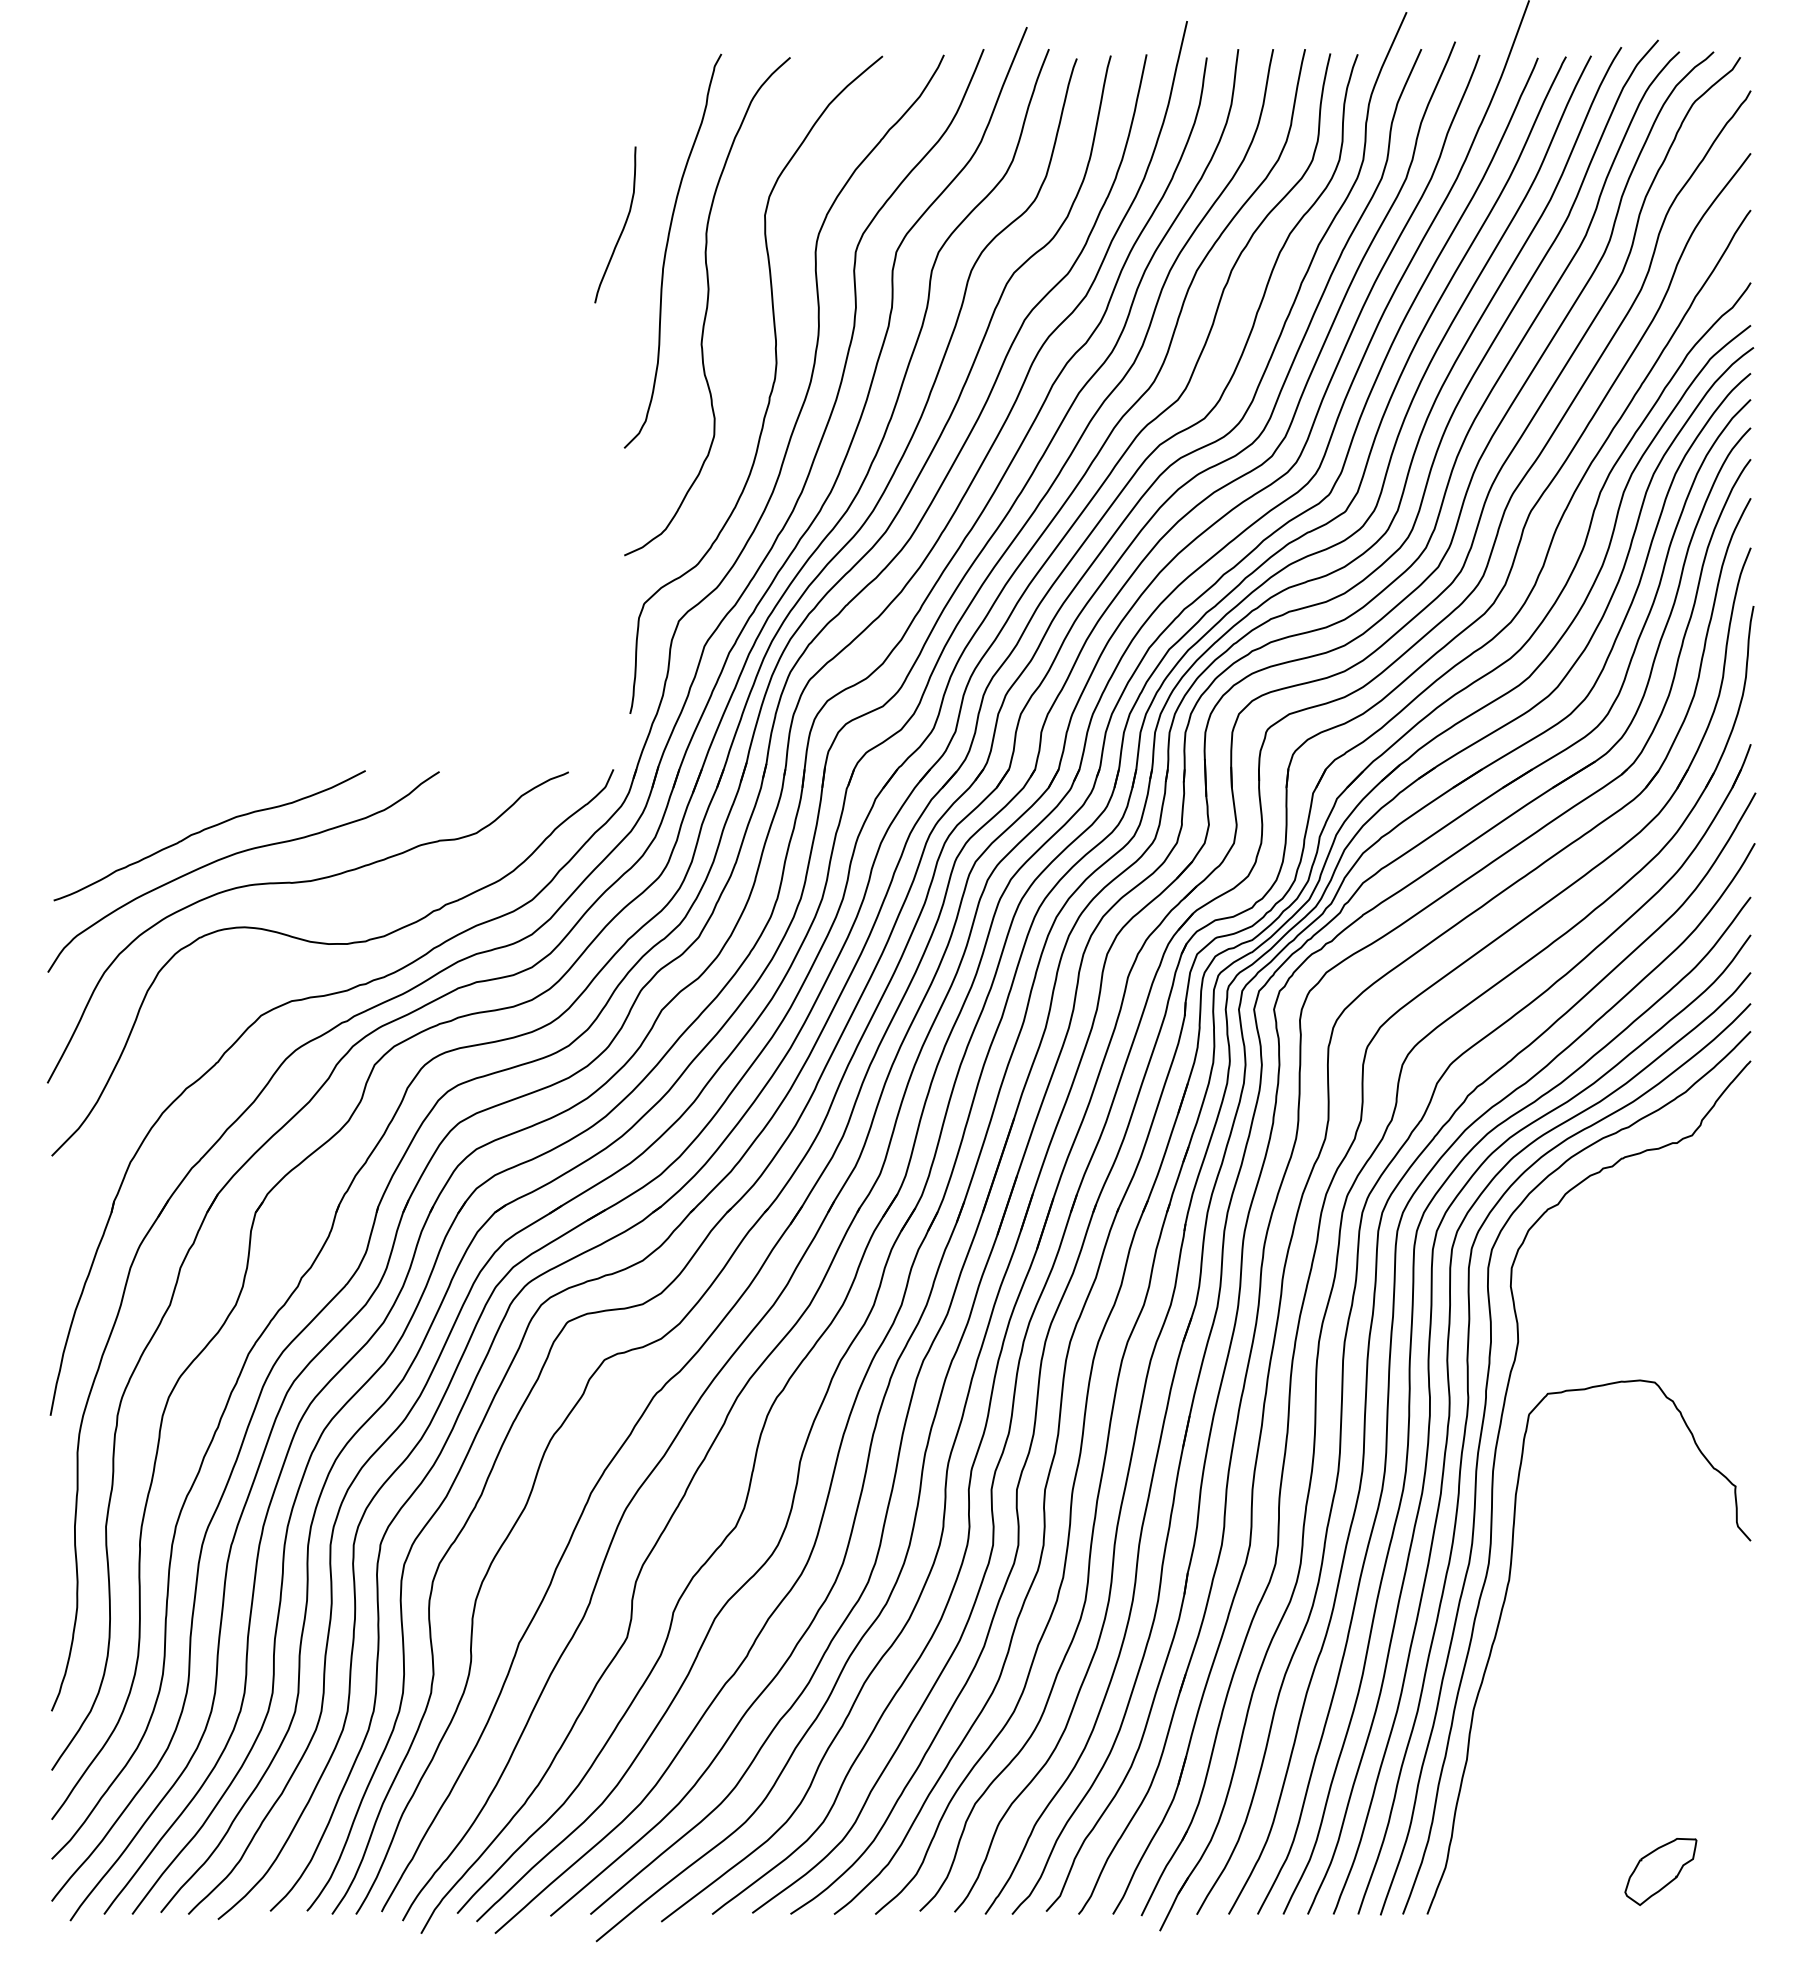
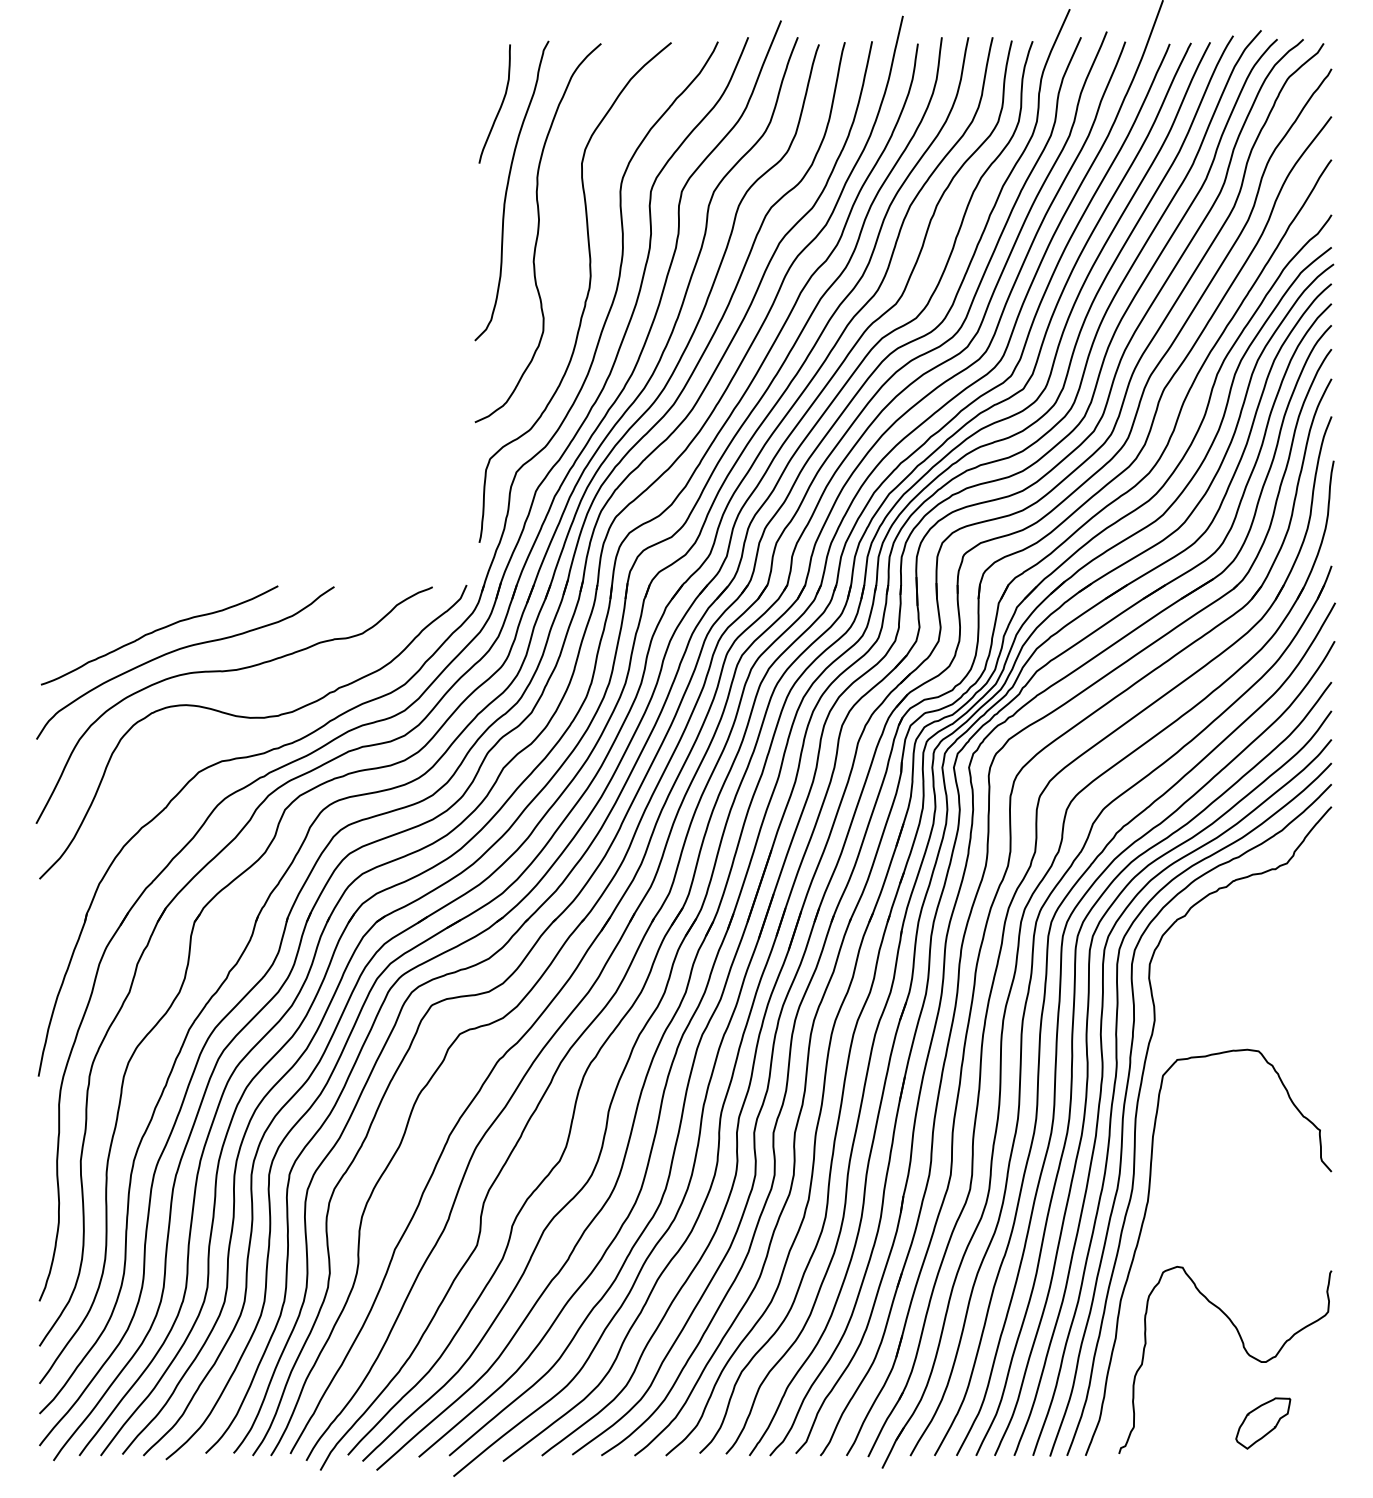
curve: (623, 225) -> (500, 104), moved
curve: (1634, 1772) -> (1243, 1347), added

